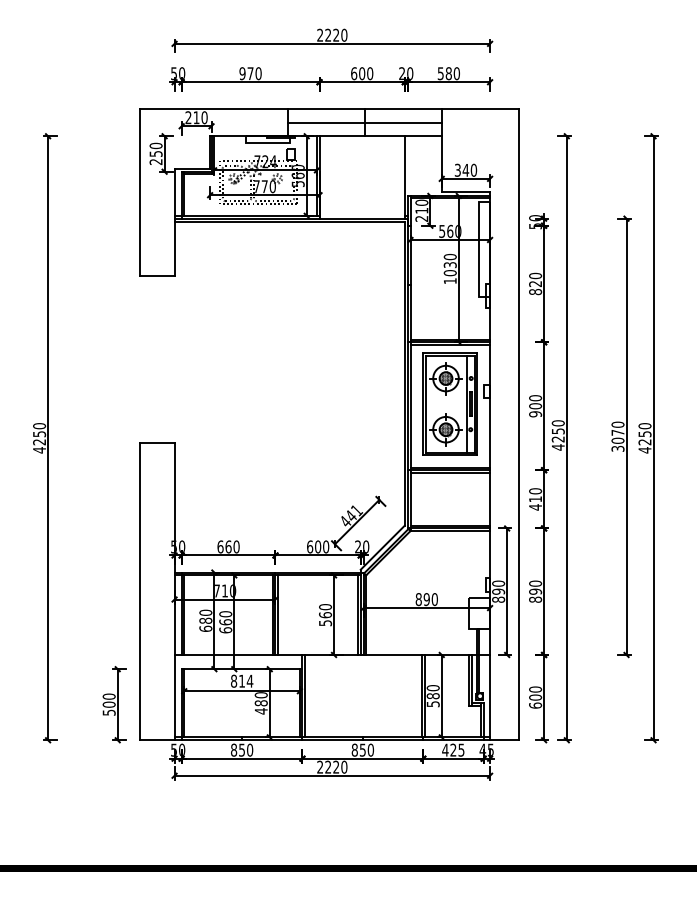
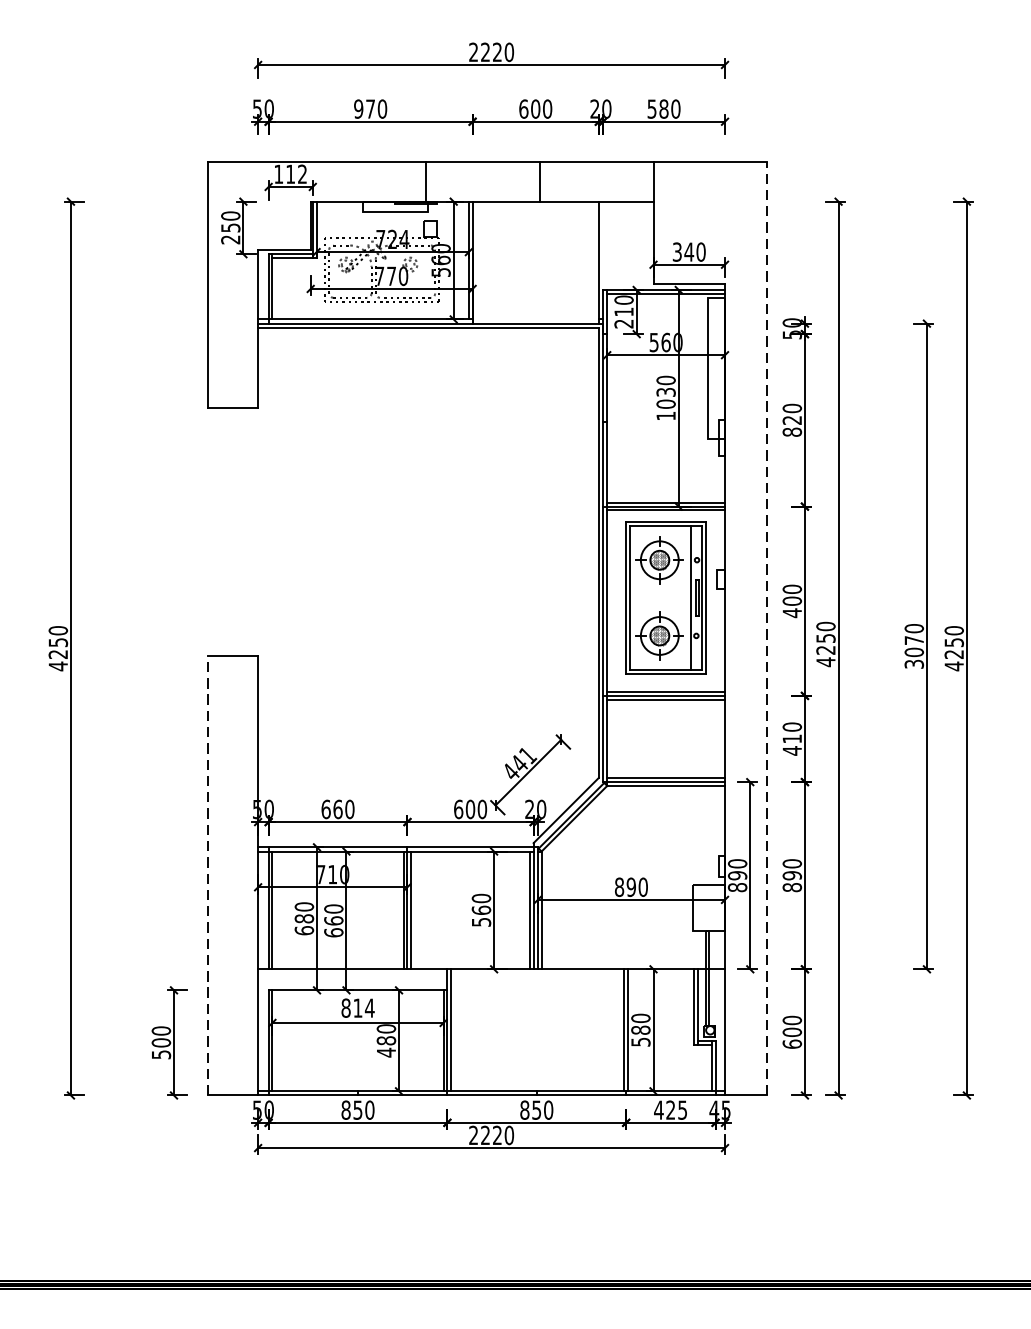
text: (196, 117) -> (290, 173), 210 -> 112
line: (364, 122) -> (539, 181), removed
text: (535, 414) -> (792, 613), 900 -> 400
line: (518, 424) -> (767, 628), solid -> dashed
line: (140, 591) -> (207, 875), solid -> dashed

